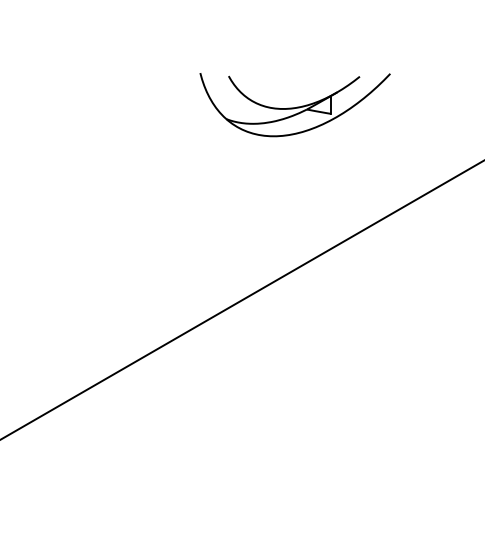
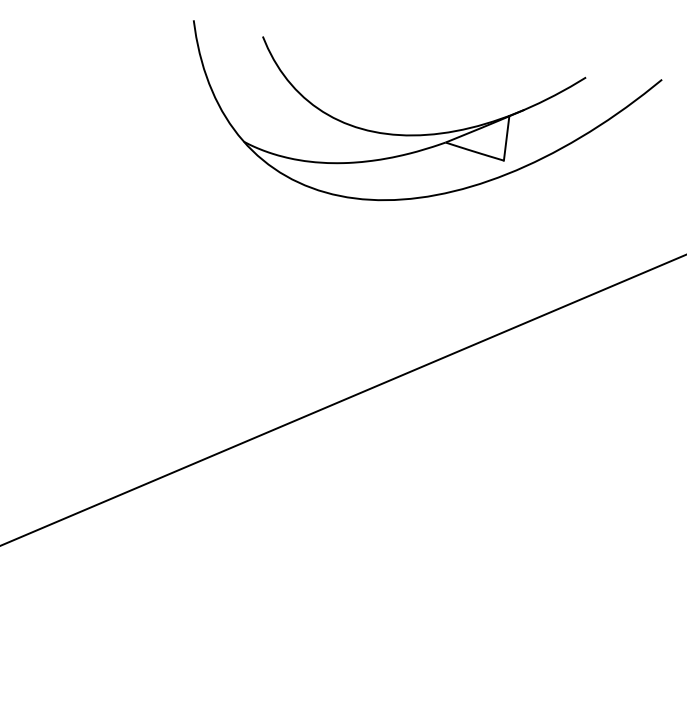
part: (294, 105) -> (416, 128), size x1.6

